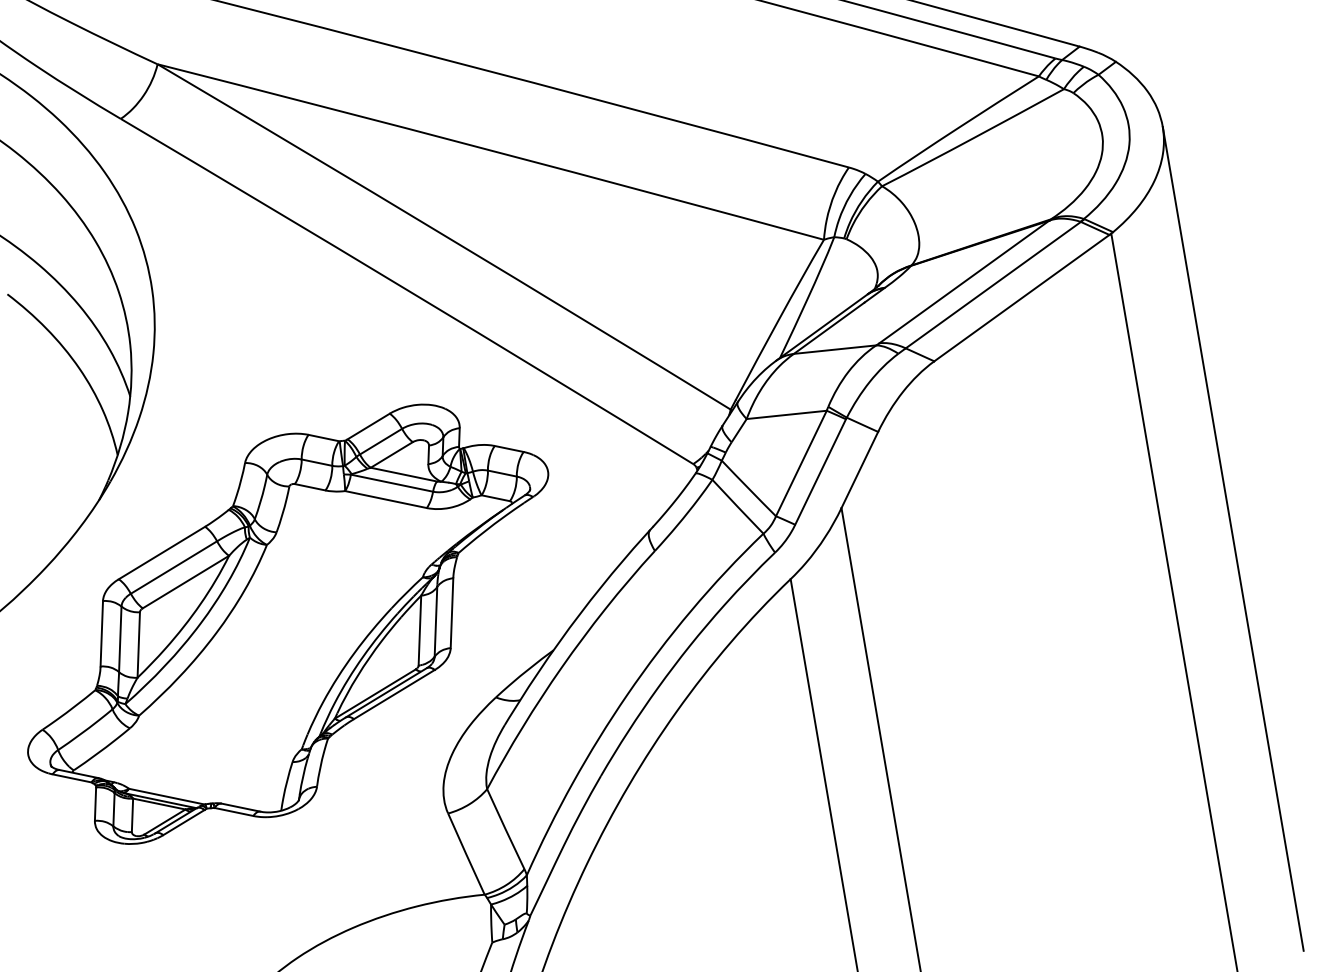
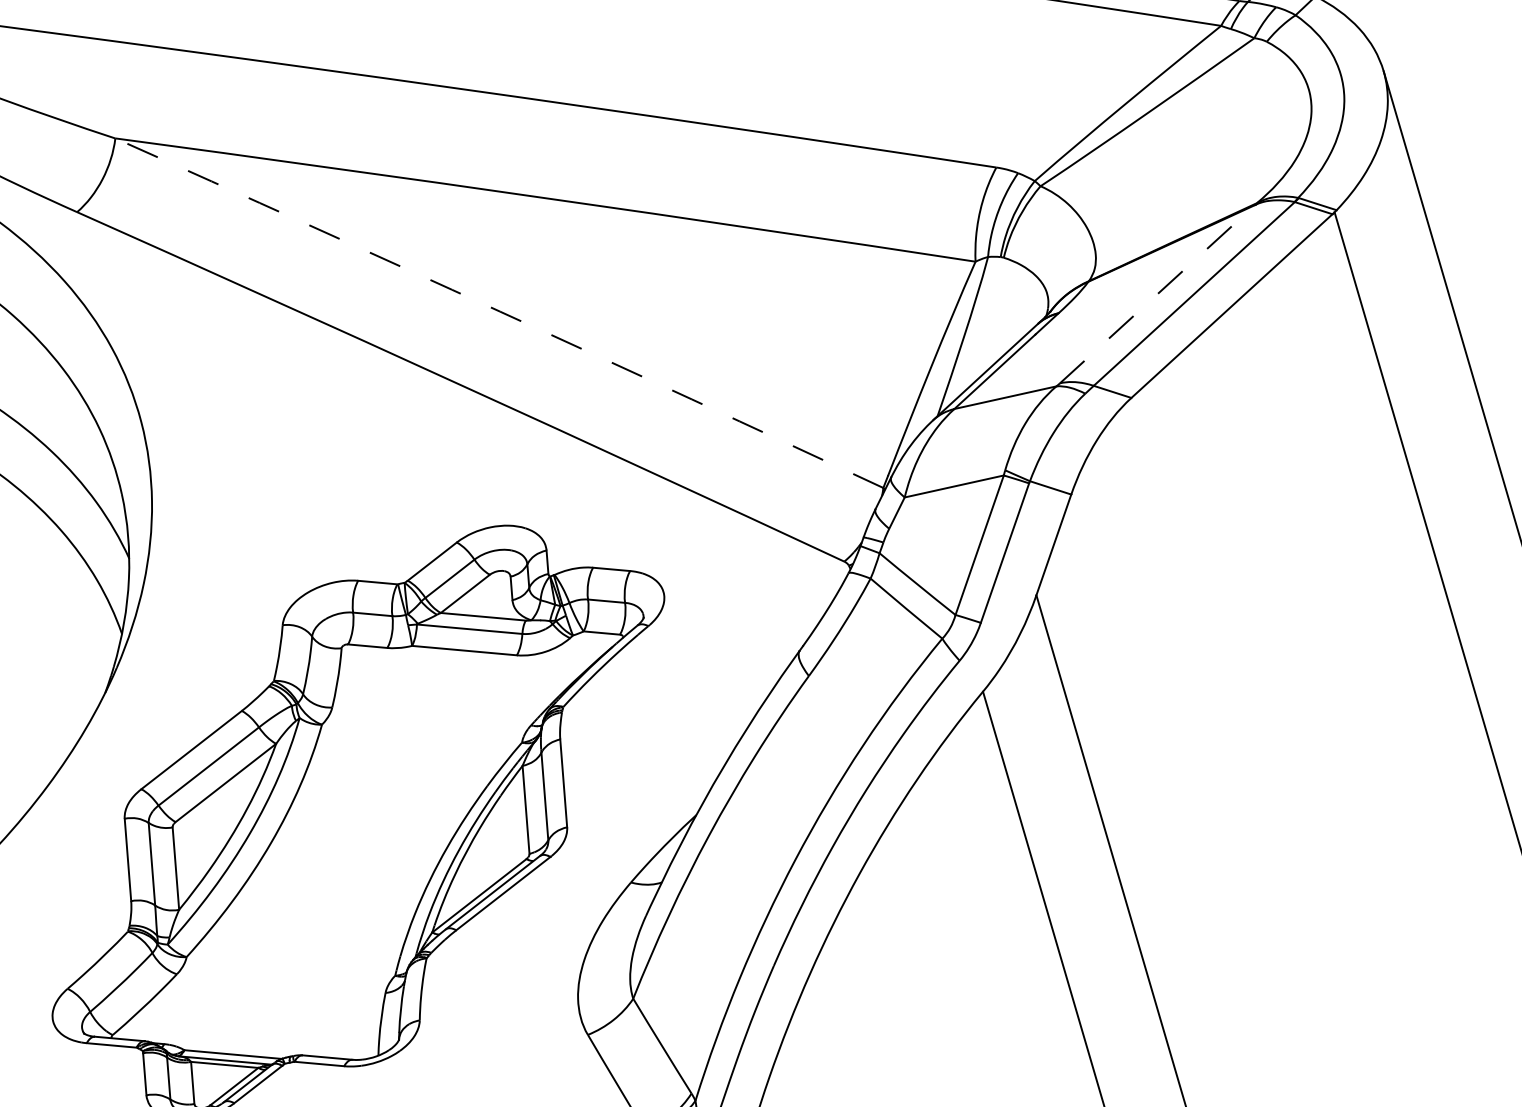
arc: (444, 235) -> (499, 311), solid -> dashed
line: (964, 282) -> (1157, 294), solid -> dashed

